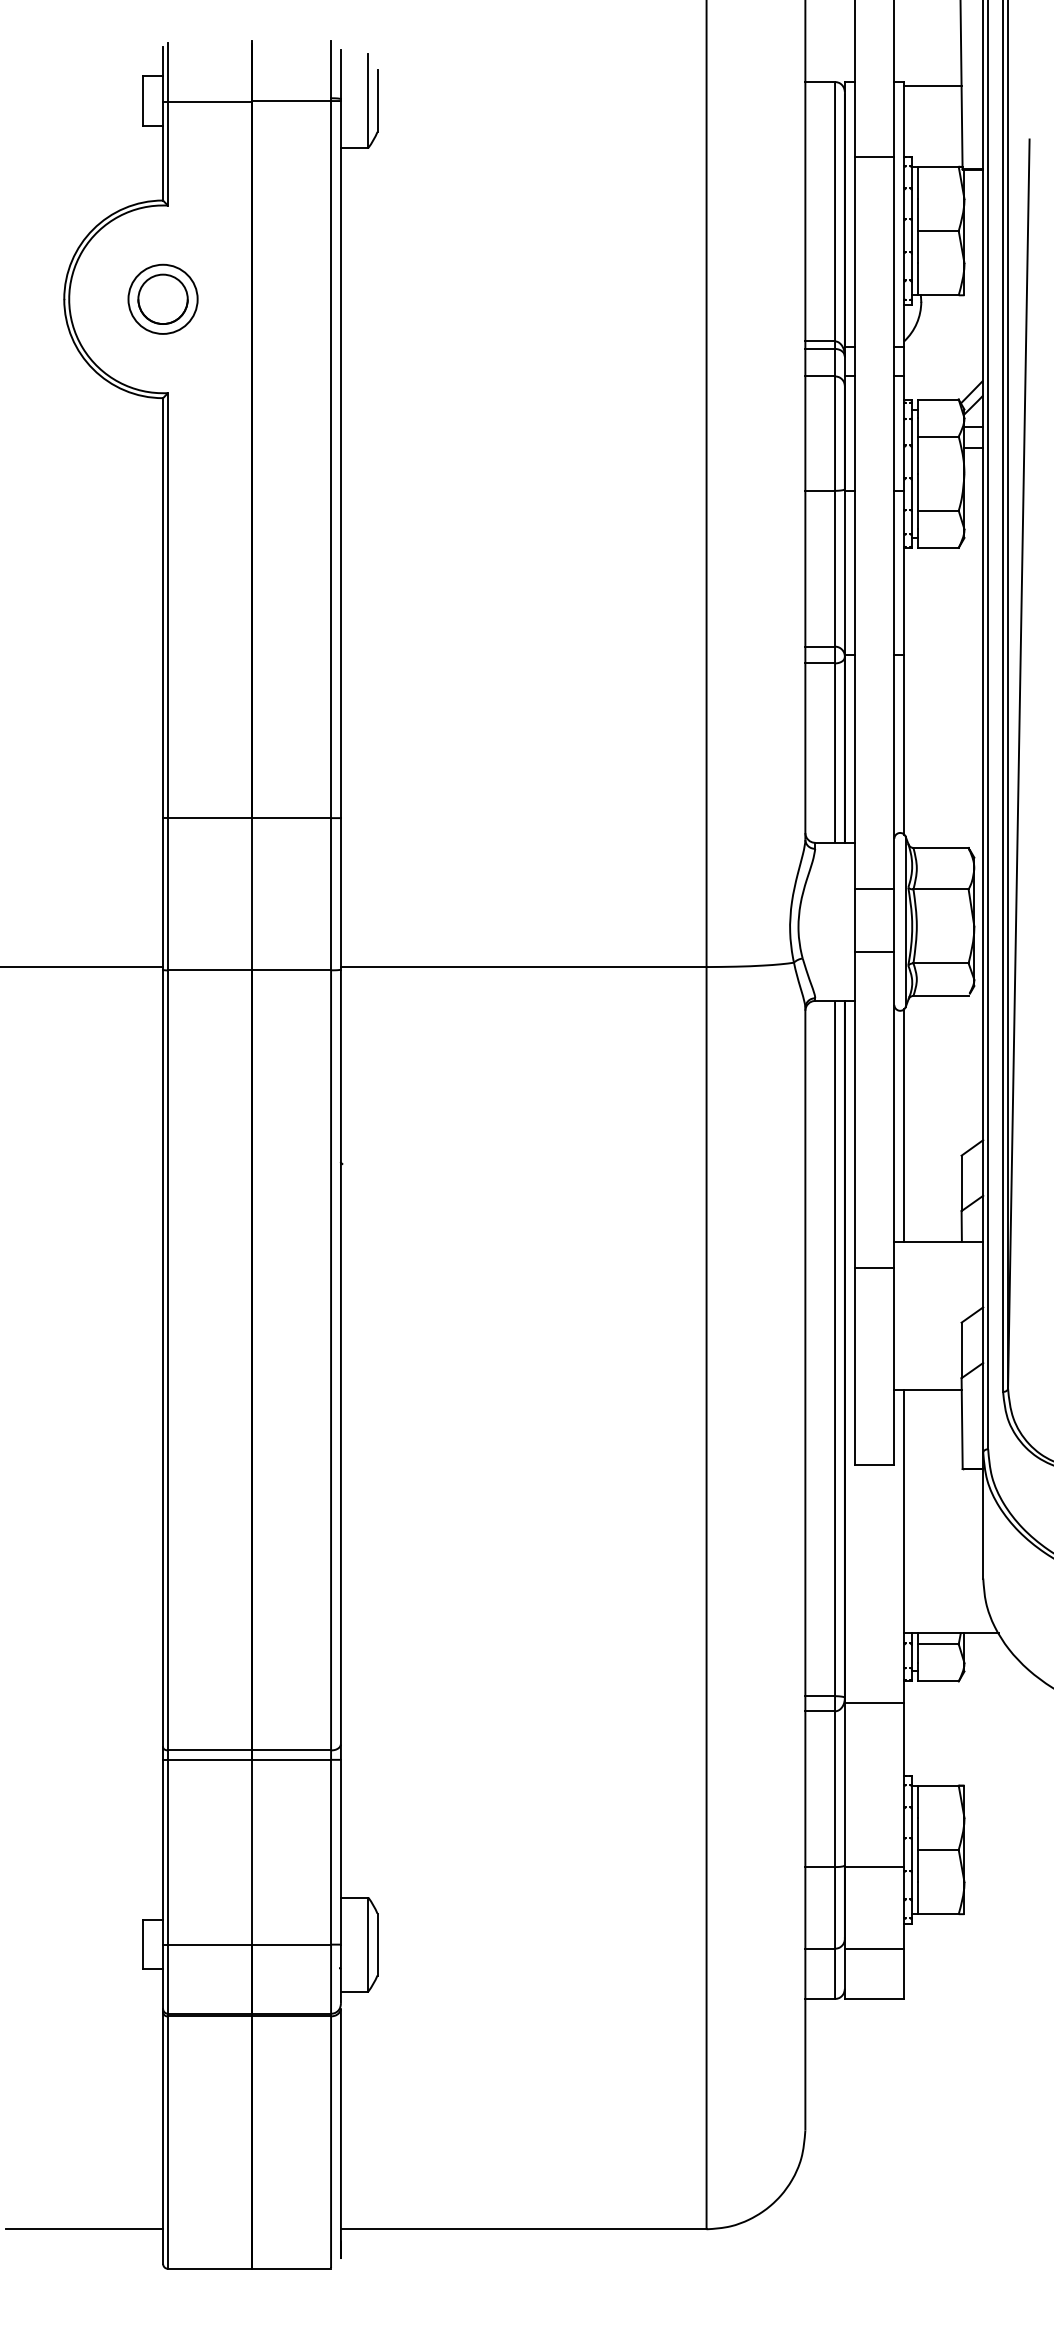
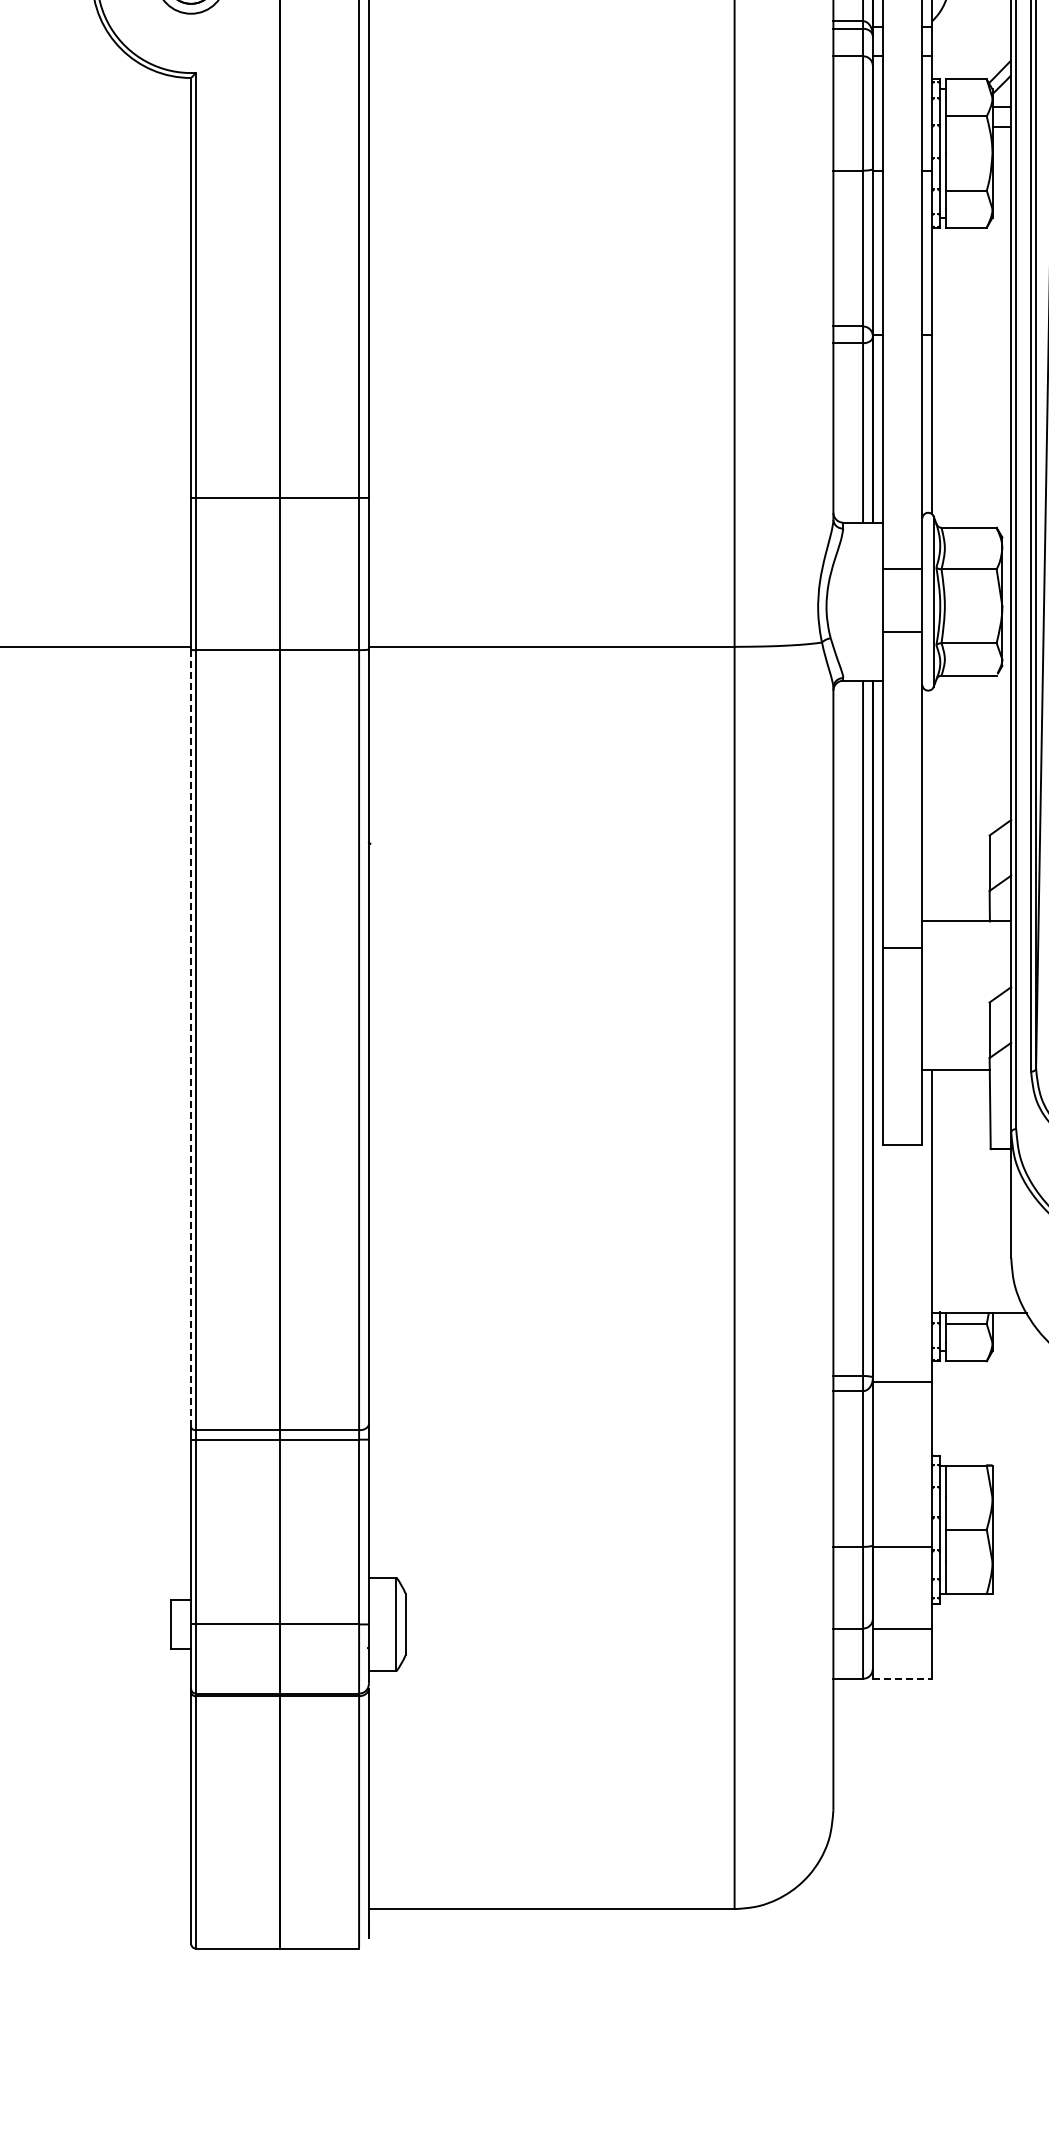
line: (904, 1125) -> (932, 805), removed
line: (163, 1358) -> (191, 1038), solid -> dashed
line: (874, 1998) -> (902, 1678), solid -> dashed
line: (84, 2229) -> (112, 1909), removed

